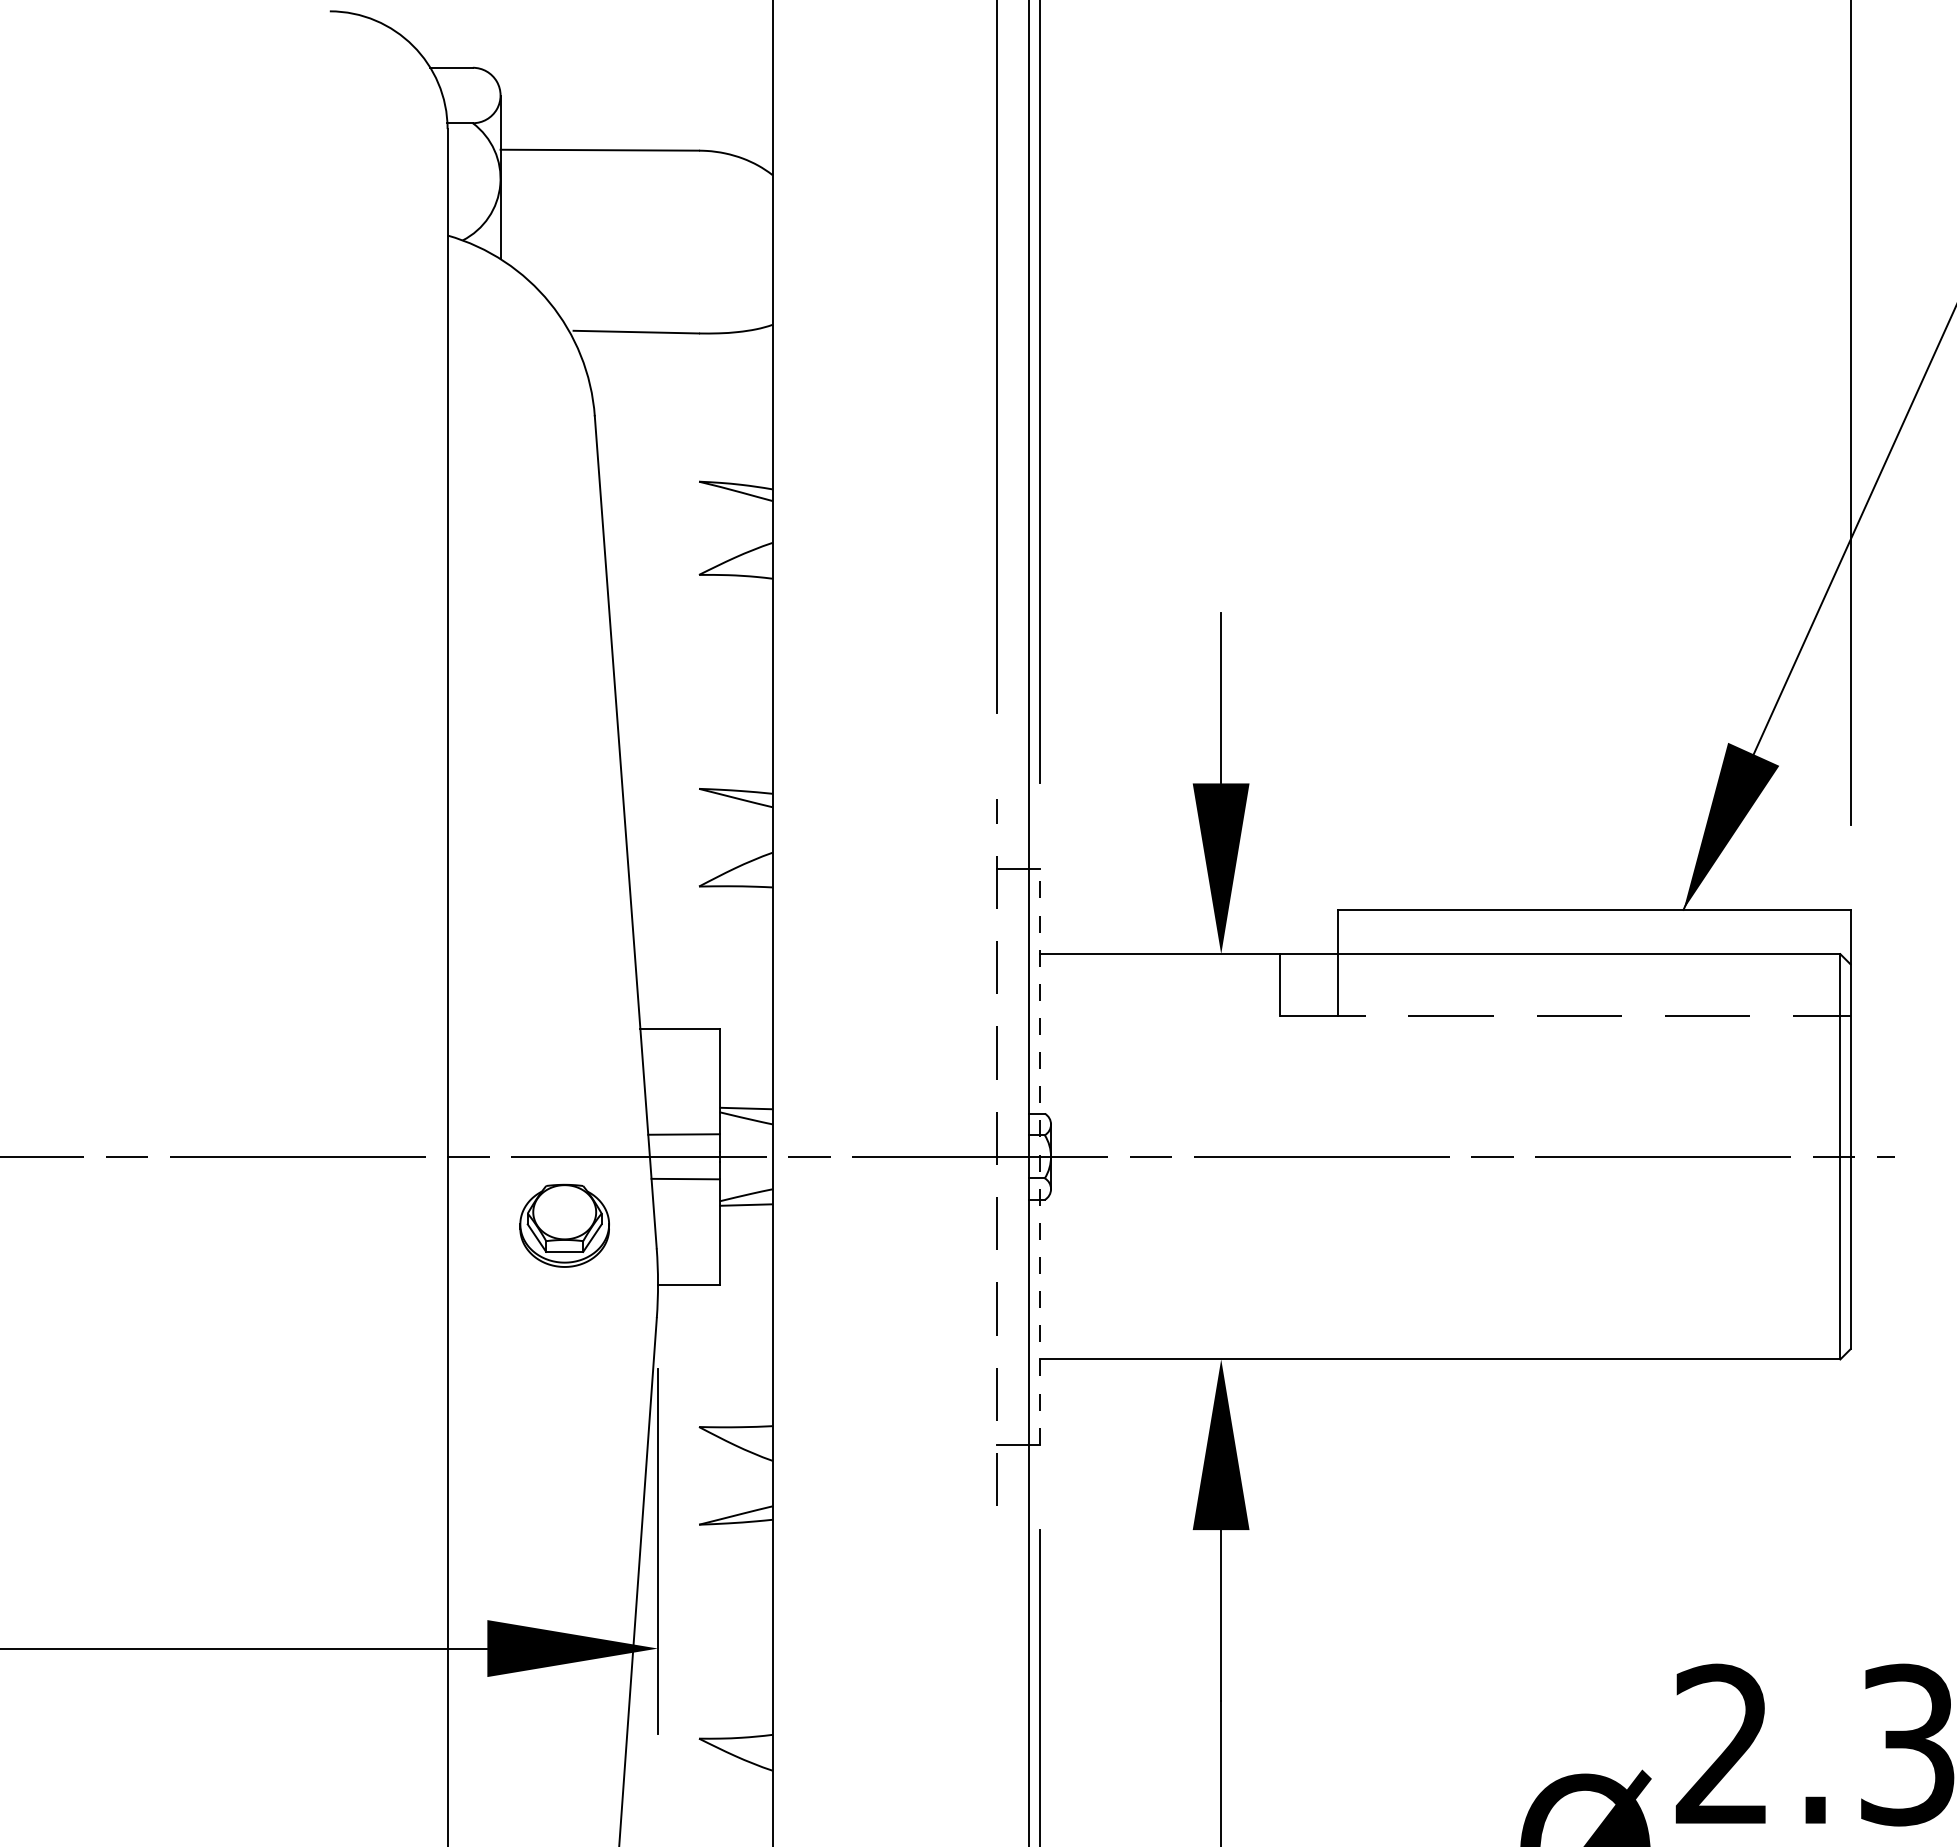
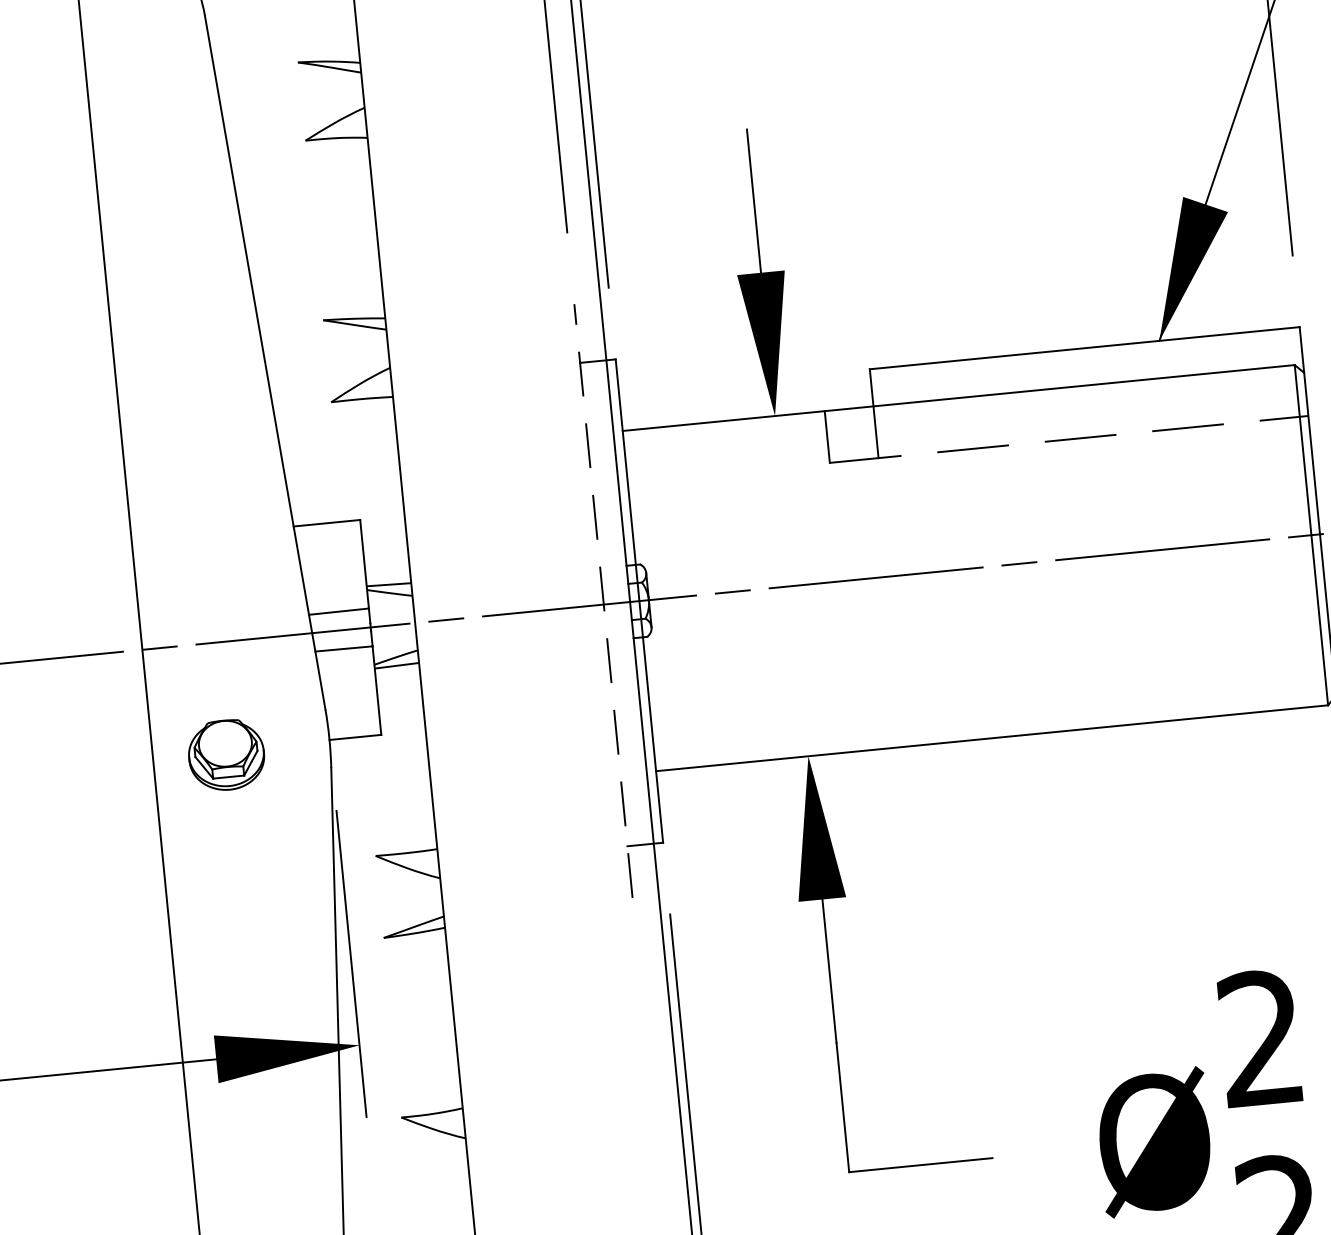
line: (1039, 1156) -> (639, 600), dashed -> solid
part: (564, 1225) -> (226, 754), moved

